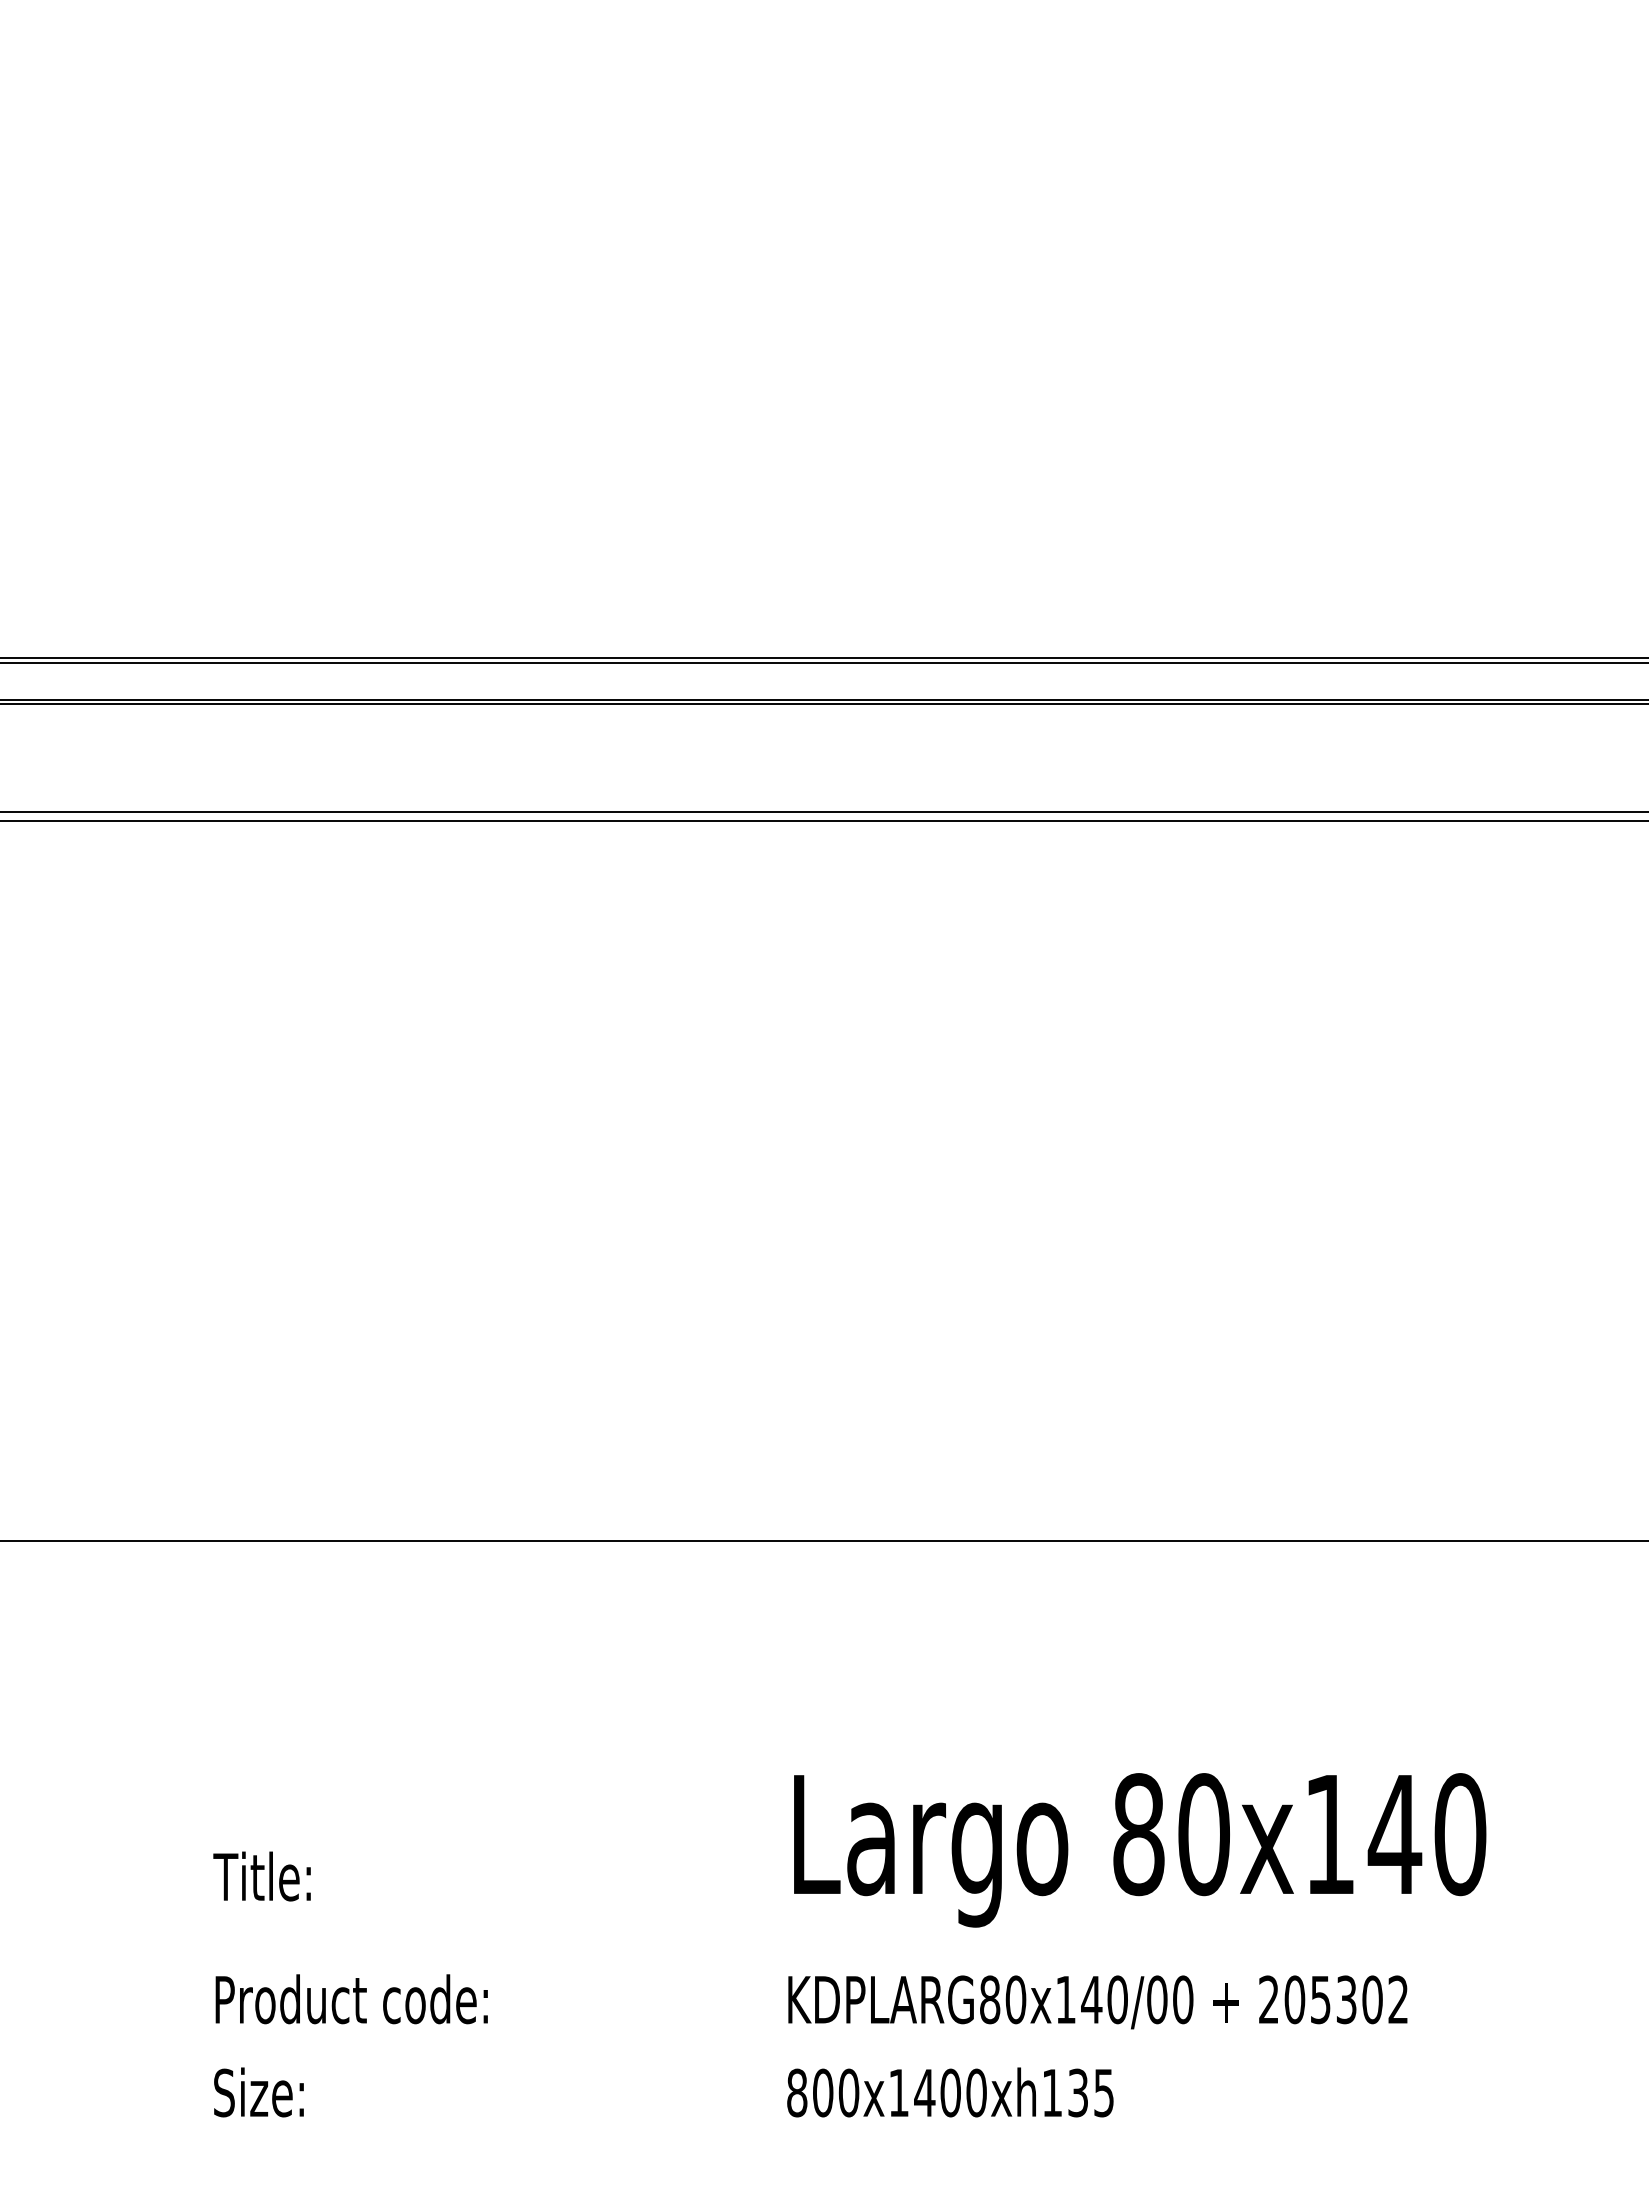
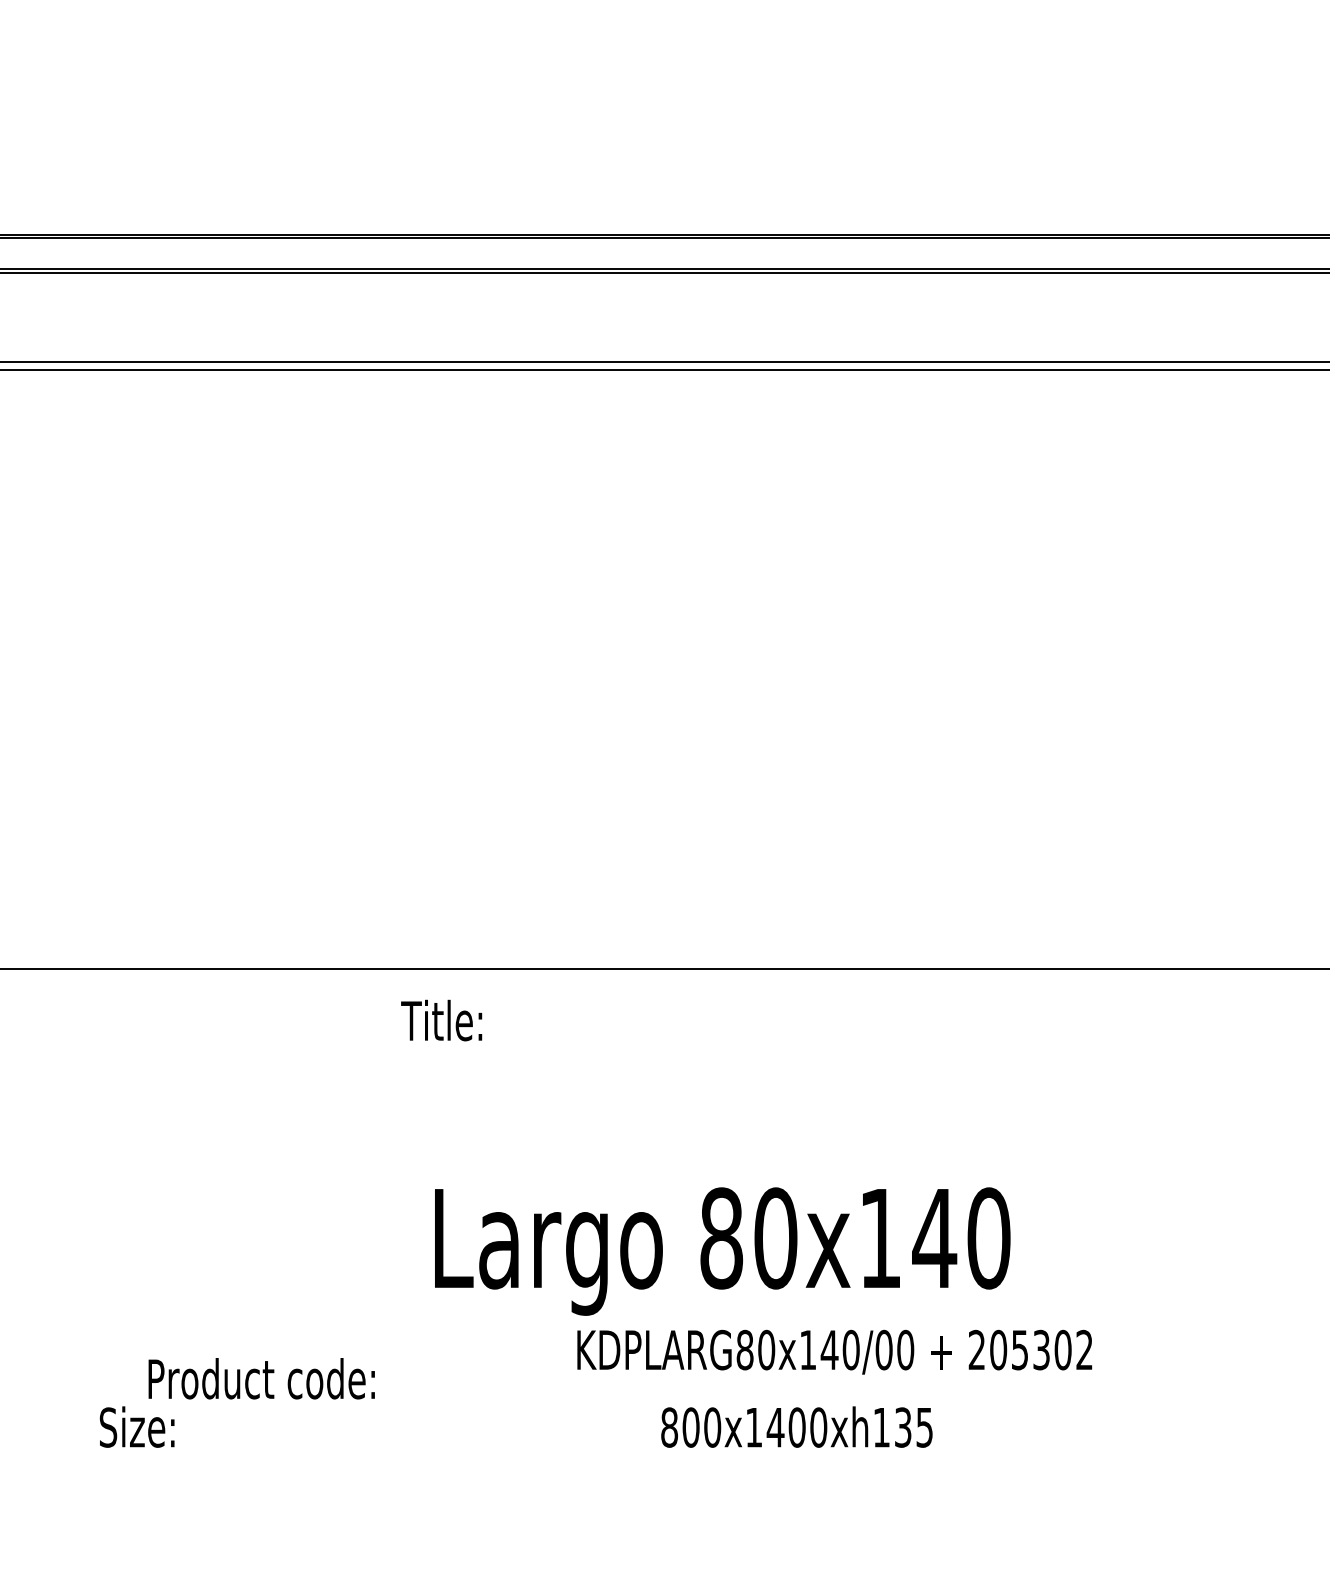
text: (1140, 1850) -> (723, 1251), moved
text: (261, 1876) -> (441, 1020), moved
text: (351, 1999) -> (261, 1378), moved
text: (950, 2092) -> (797, 1427), moved

